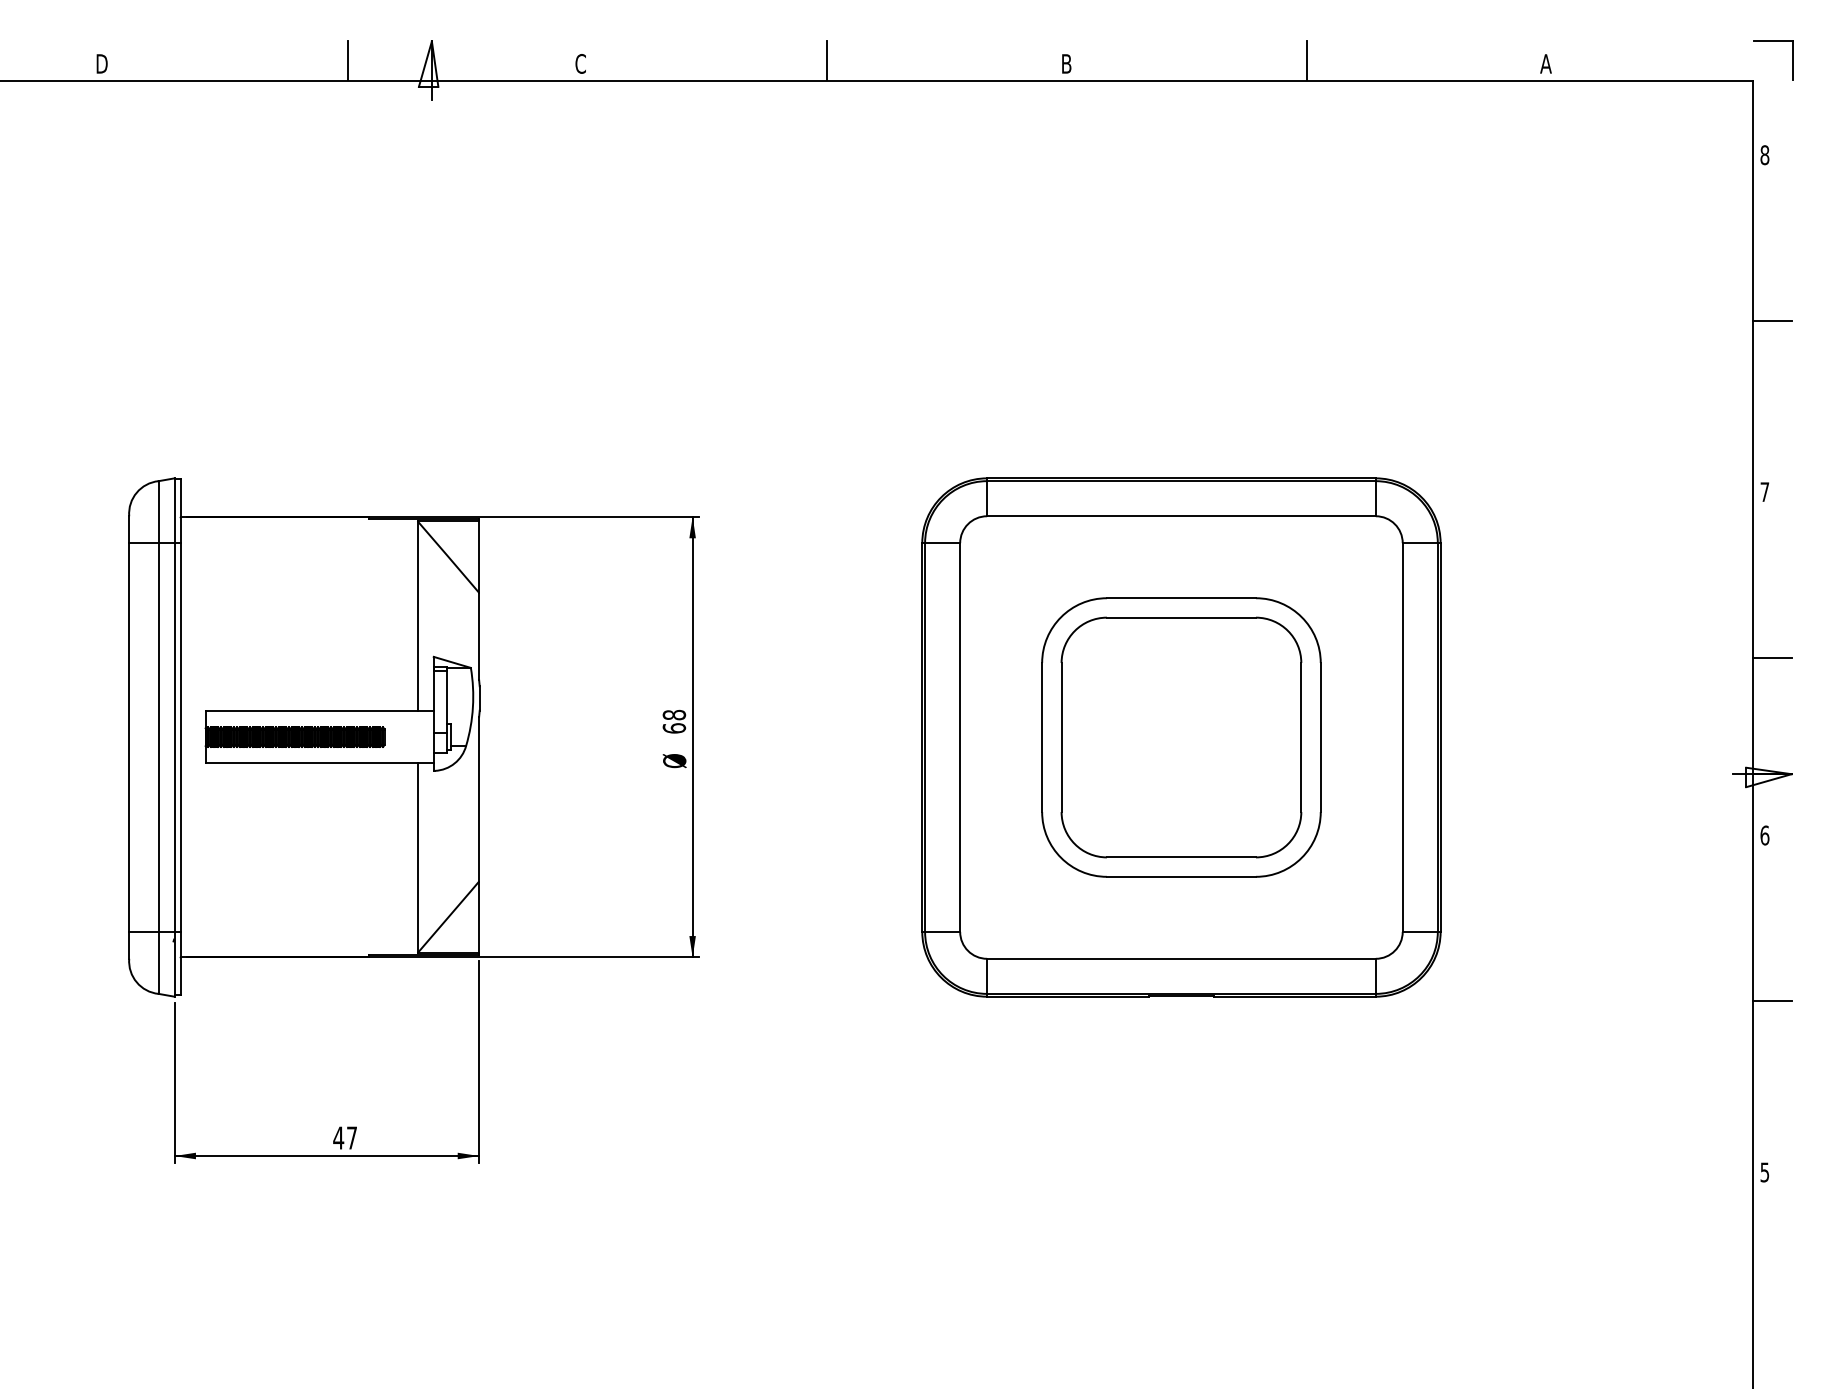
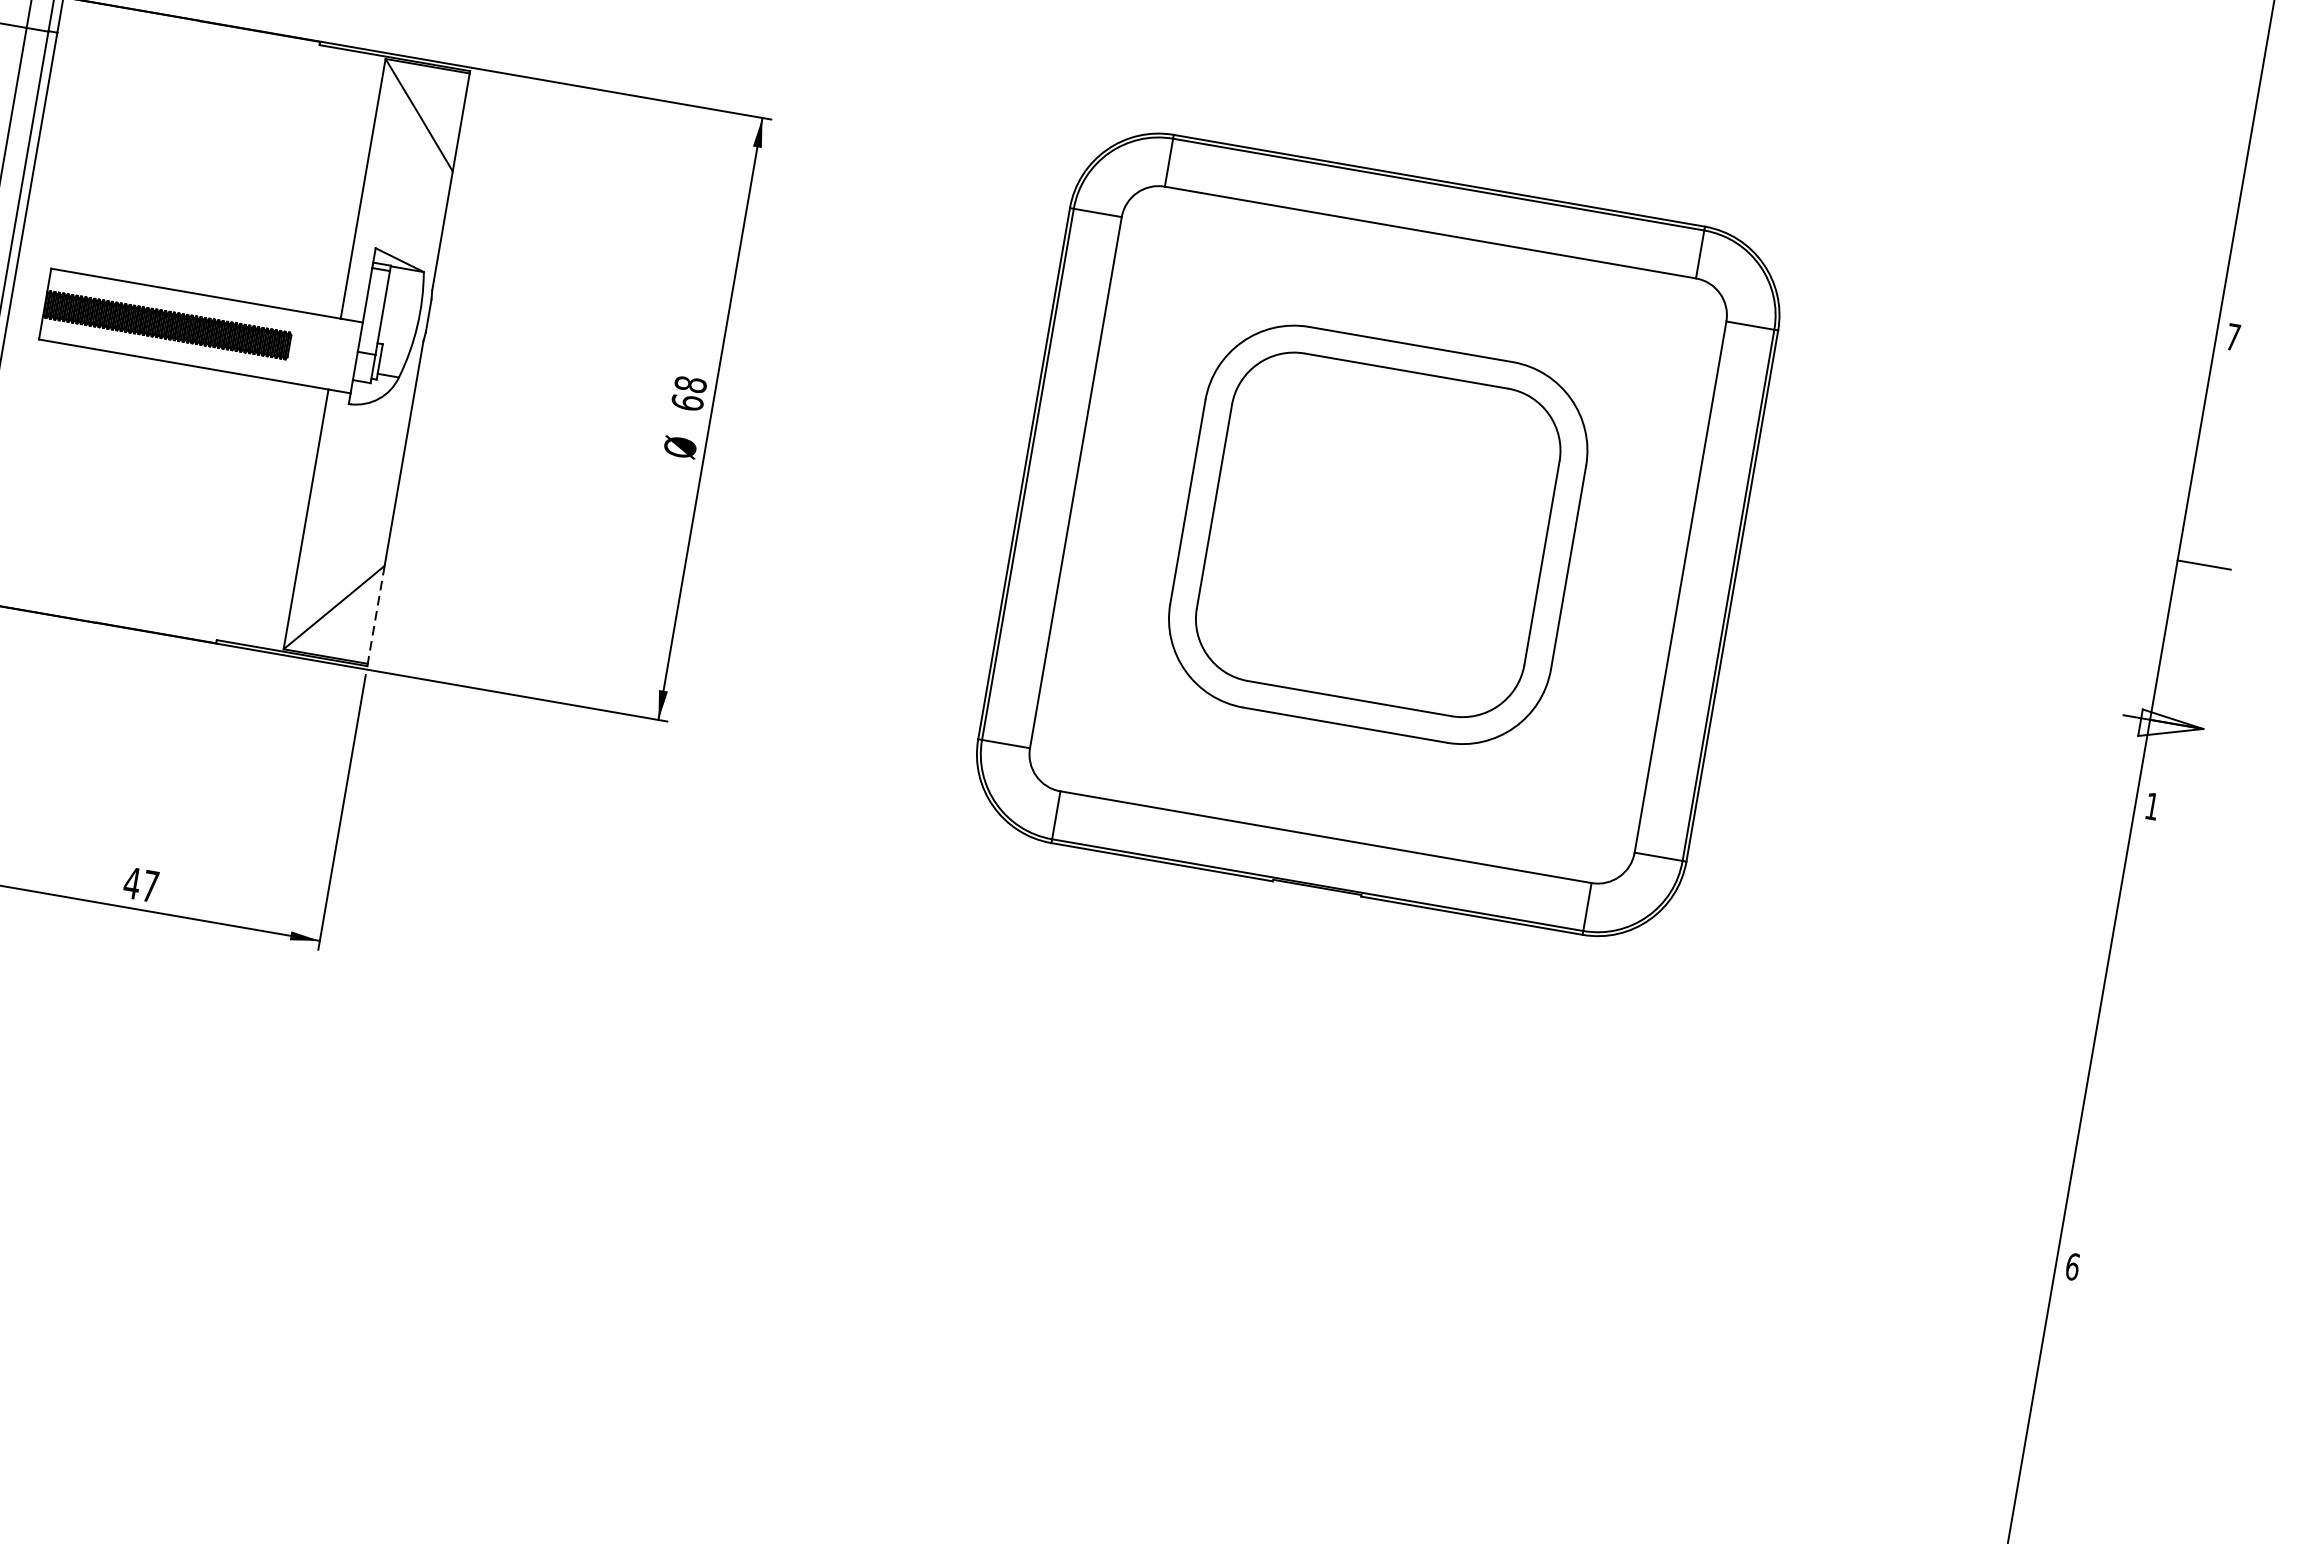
line: (1771, 320) -> (2282, 104), removed
text: (1764, 835) -> (2151, 806), 6 -> 1
line: (479, 917) -> (376, 615), solid -> dashed
line: (1771, 1000) -> (2122, 1033), removed
text: (1764, 1172) -> (2072, 1266), 5 -> 6

